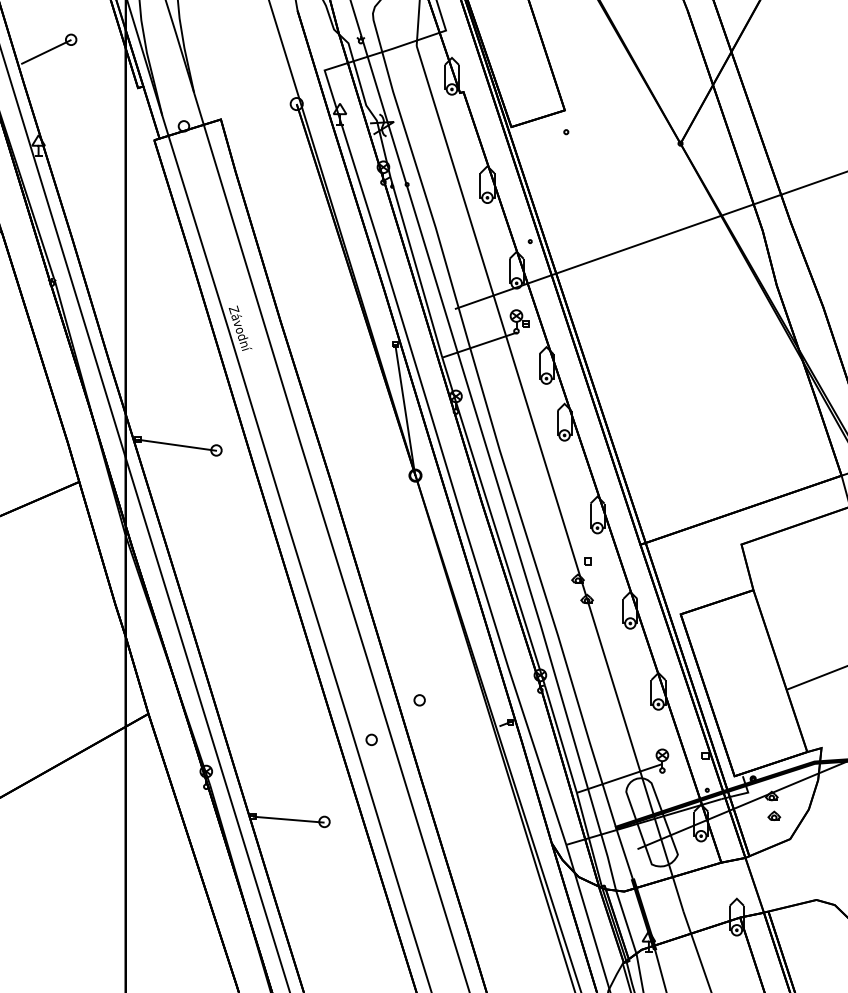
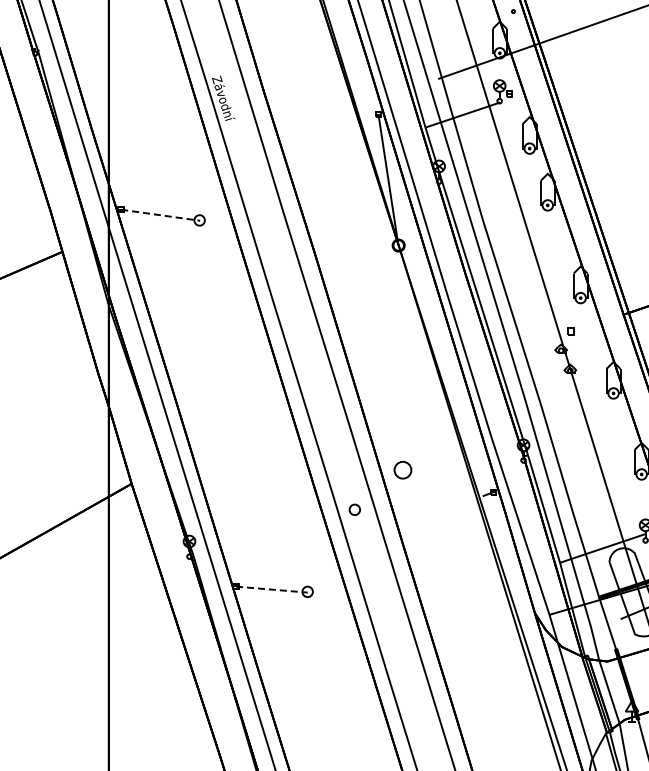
line: (177, 445) -> (160, 215), solid -> dashed
part: (419, 700) -> (402, 470), size x1.6
line: (288, 819) -> (271, 589), solid -> dashed

